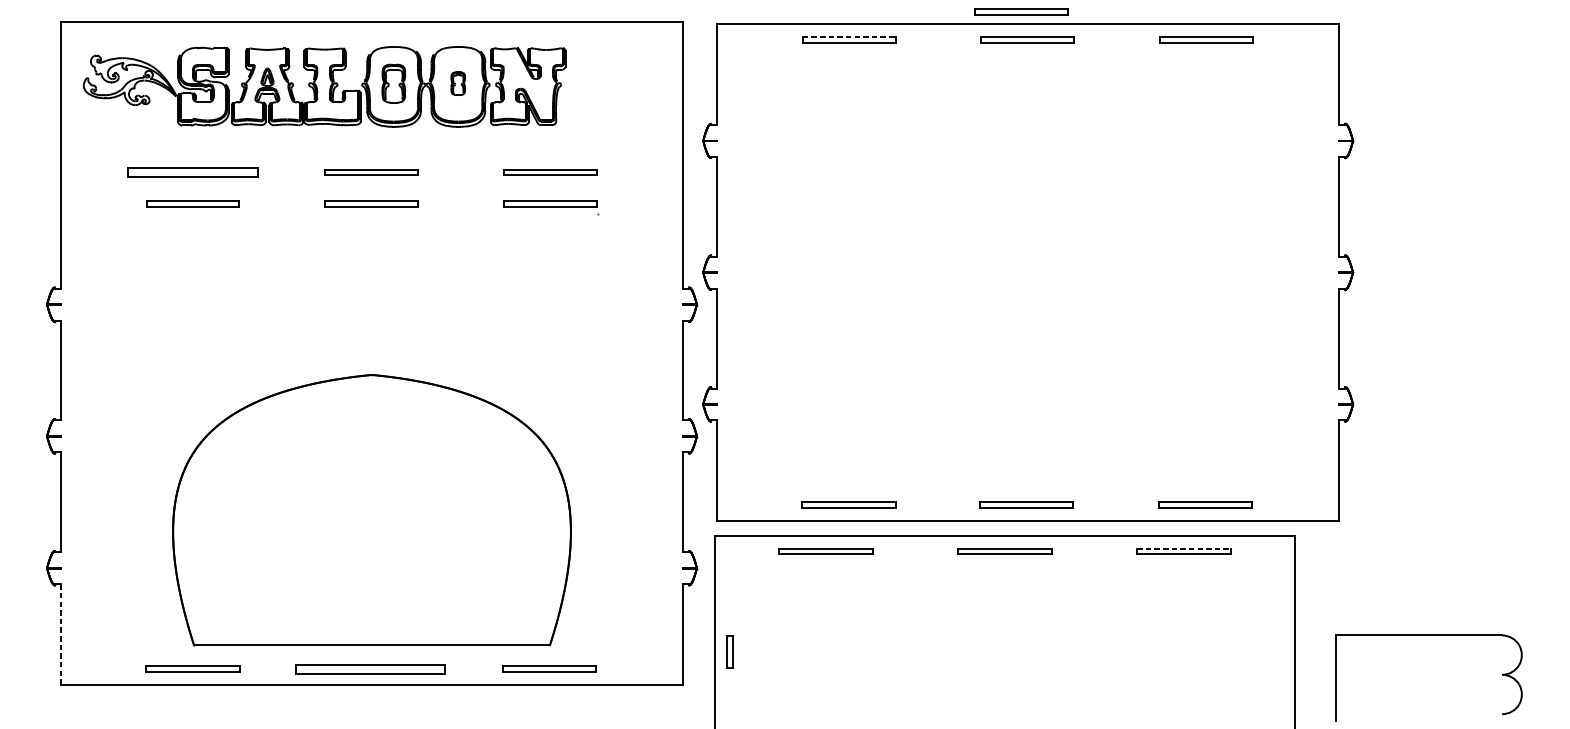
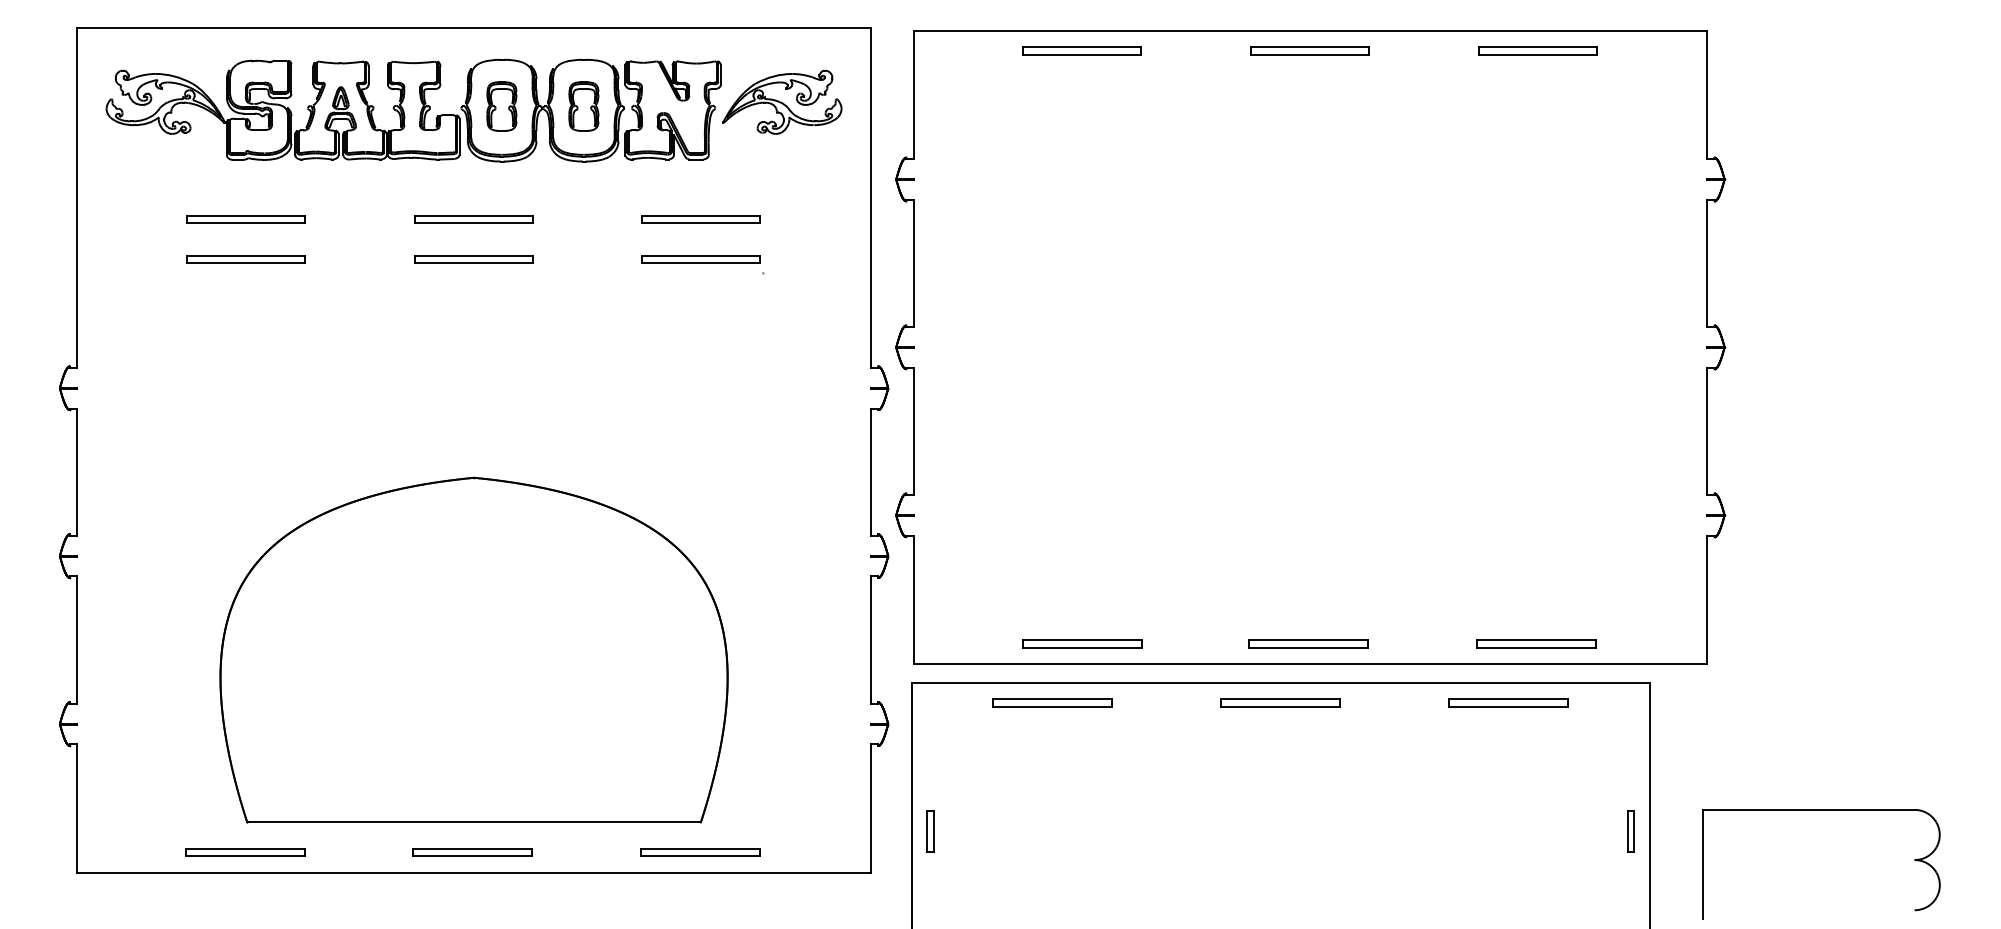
part: (1021, 11) -> (1301, 14), removed
line: (849, 37) -> (1082, 47), dashed -> solid
part: (613, 79) -> (782, 101), added
part: (457, 83) -> (583, 106), size x1.67
part: (192, 172) -> (245, 219), size x0.71
line: (1183, 548) -> (1508, 699), dashed -> solid
line: (60, 634) -> (77, 808), dashed -> solid
part: (1279, 652) -> (1630, 831), added
part: (370, 668) -> (472, 852), size x0.62

